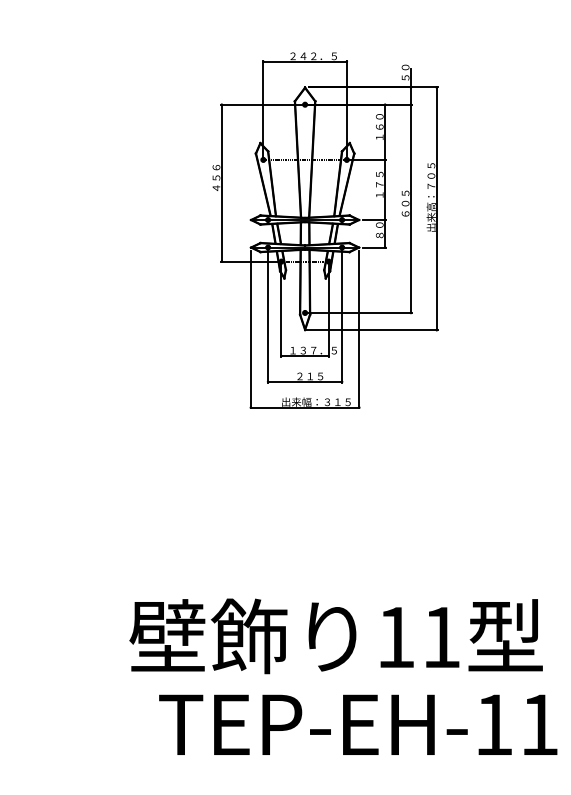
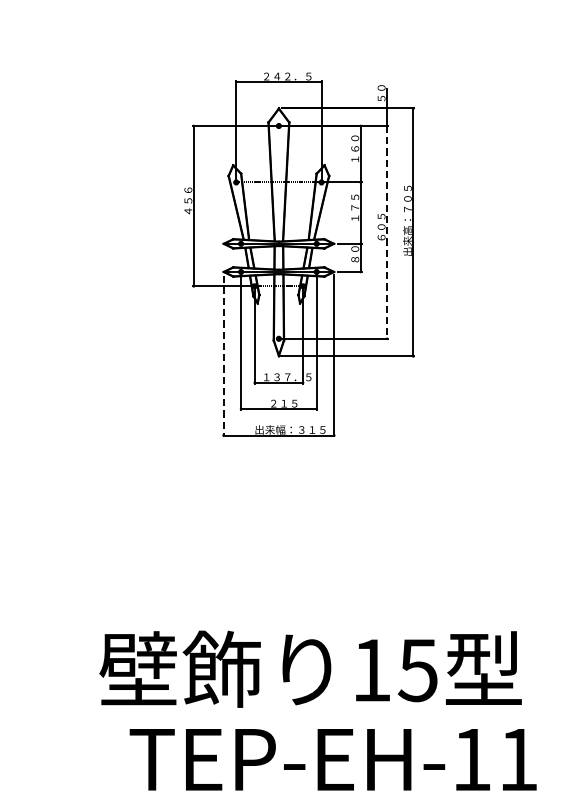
line: (410, 209) -> (386, 233), solid -> dashed
line: (250, 329) -> (223, 355), solid -> dashed
text: (440, 637) -> (417, 670), 11 -> 15

